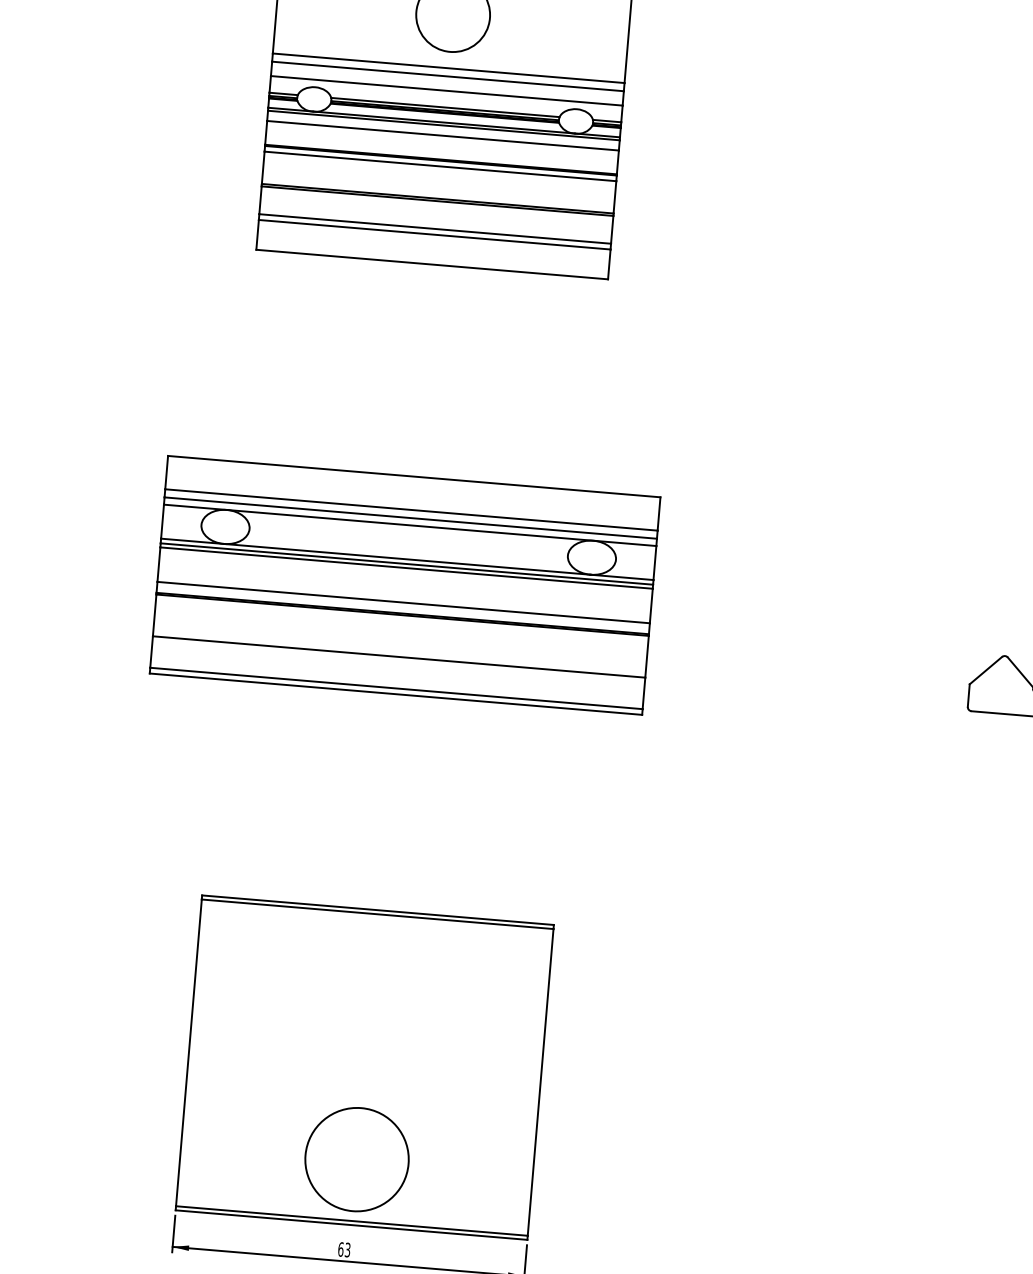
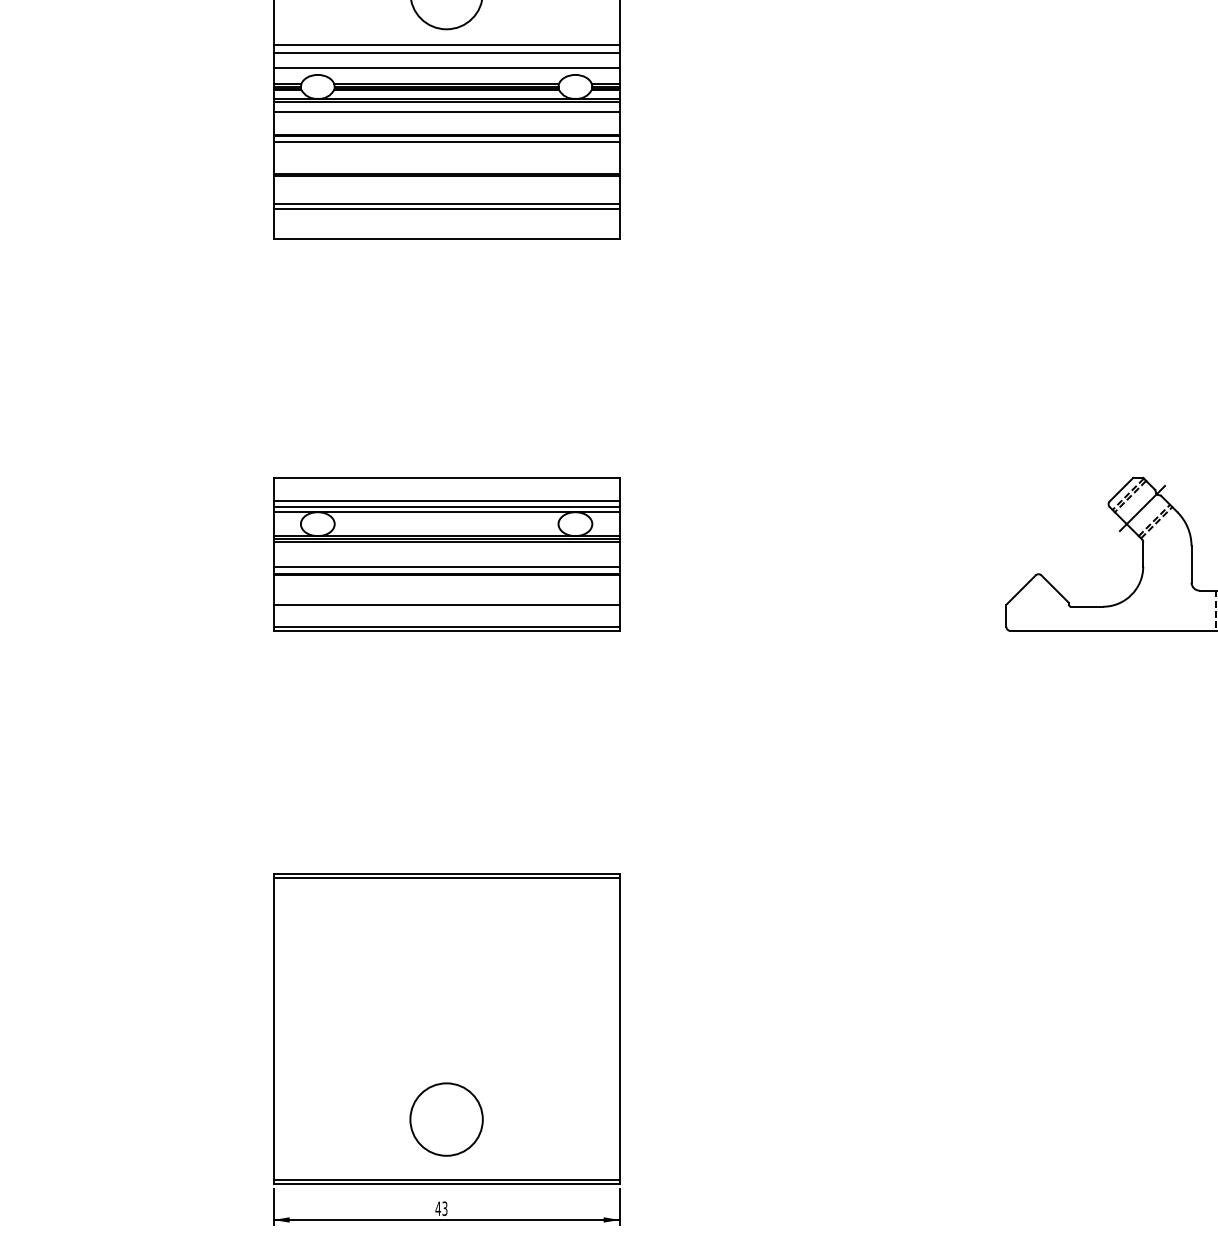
part: (405, 585) -> (446, 554), size x0.71
circle: (356, 1159) -> (446, 1119), size x0.71
text: (340, 1249) -> (437, 1208), 63 -> 43

